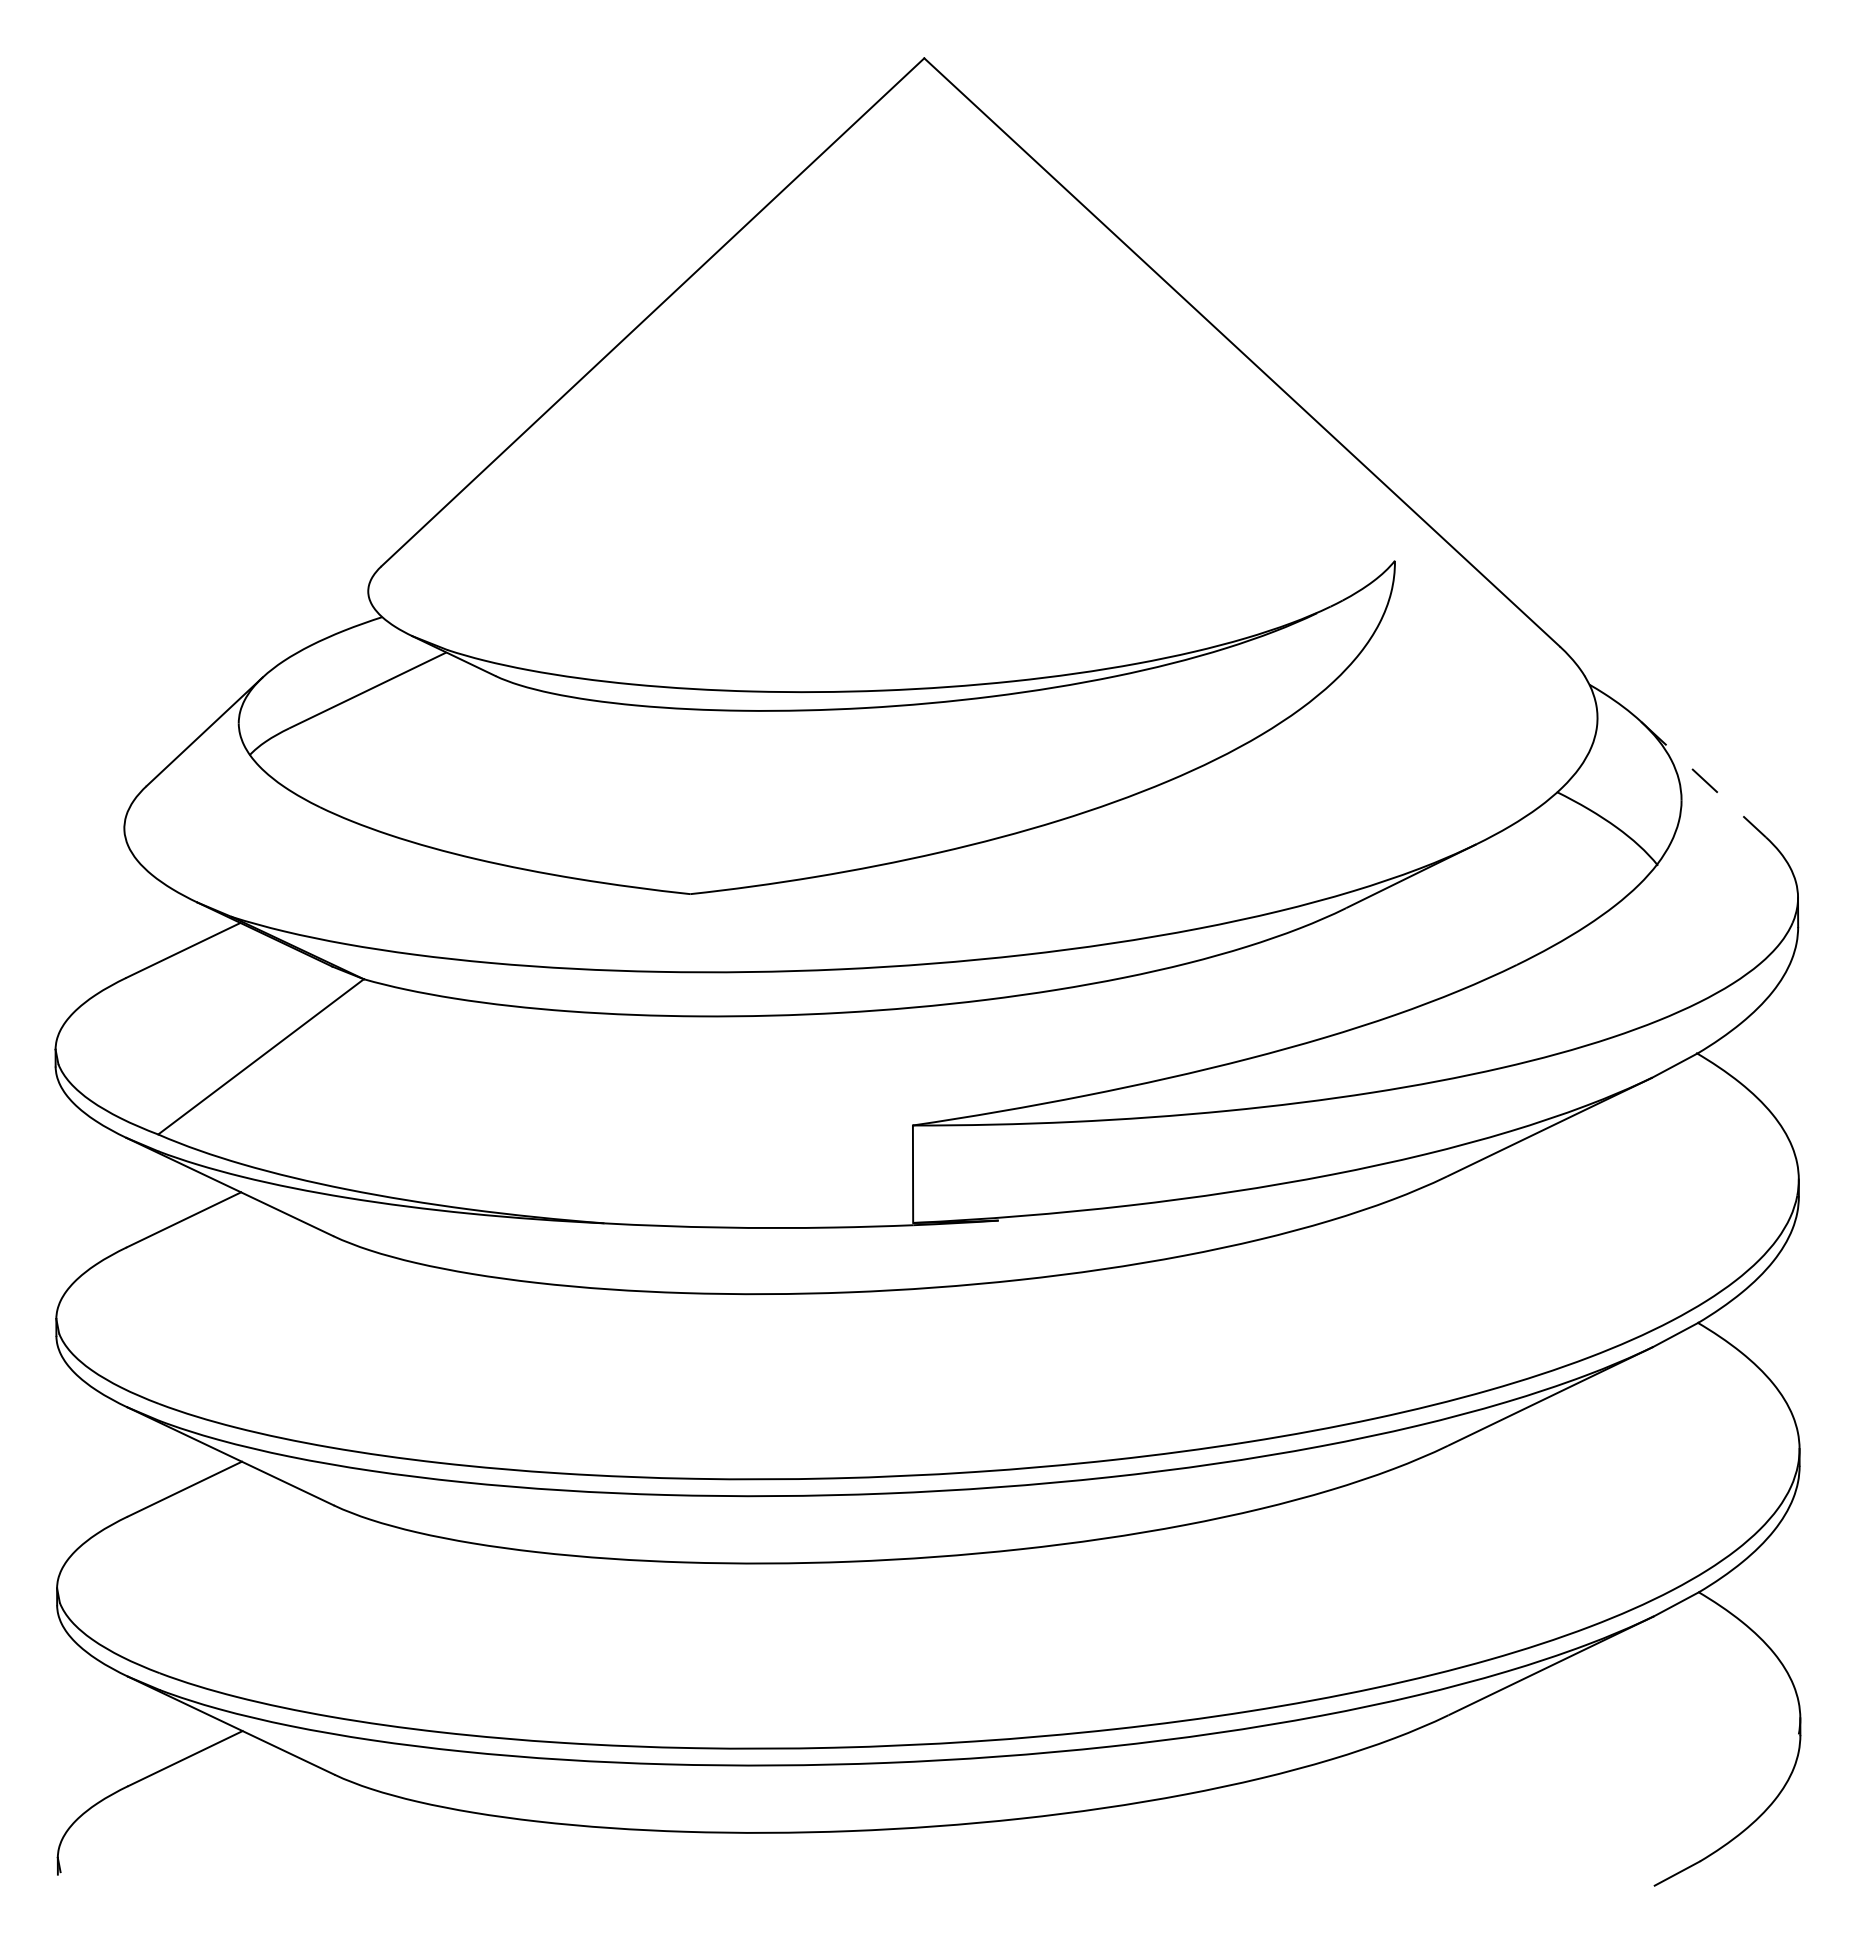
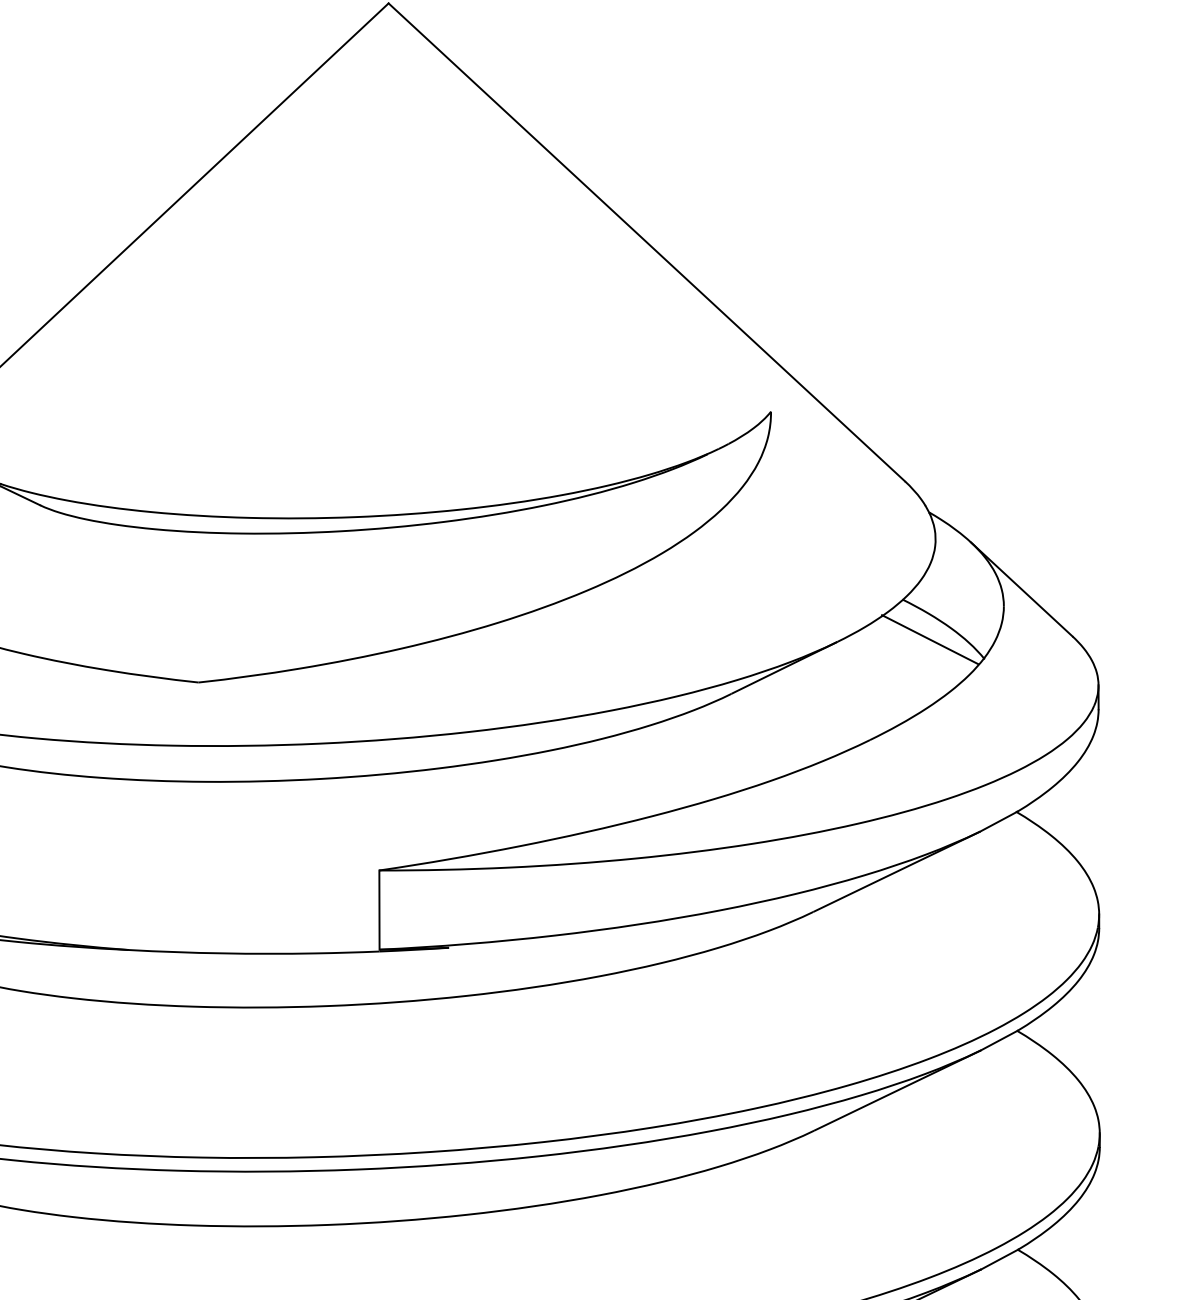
line: (1703, 779) -> (1021, 589), dashed -> solid
line: (1590, 841) -> (929, 639), added

